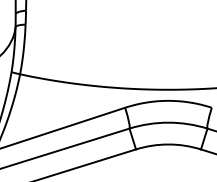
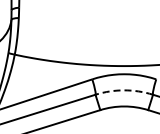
arc: (168, 122) -> (124, 90), solid -> dashed

